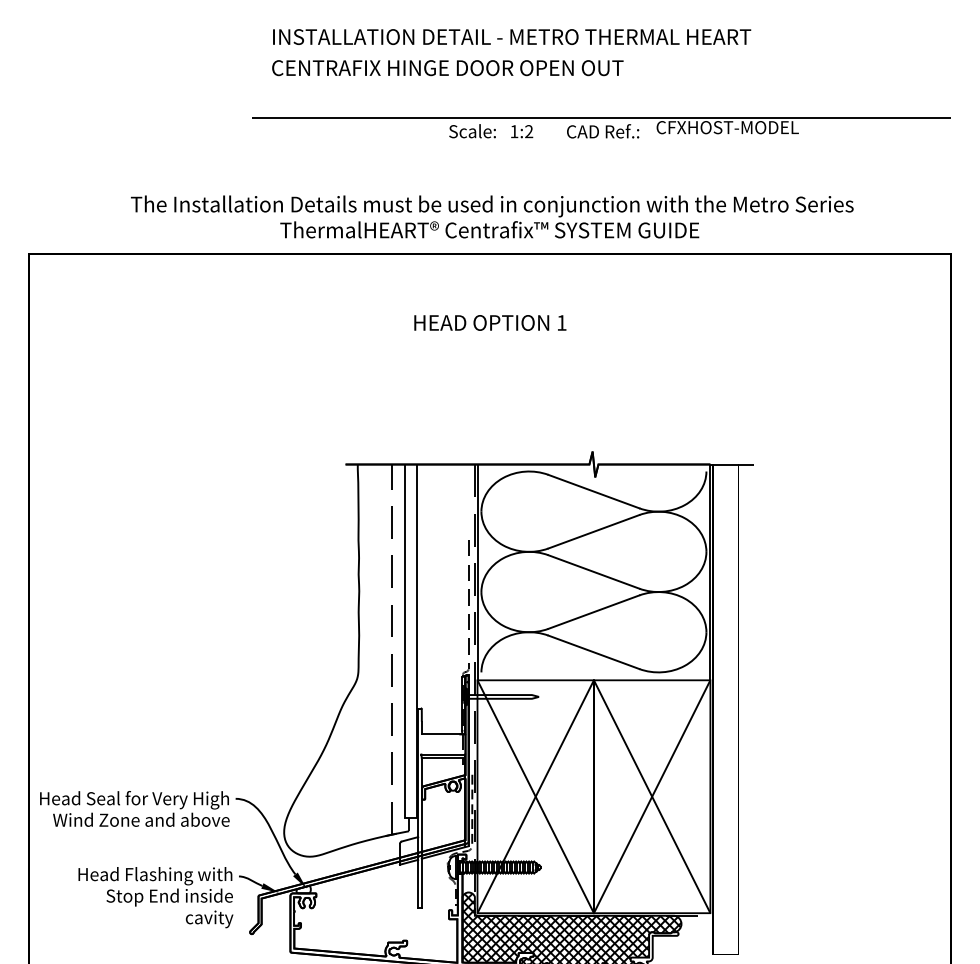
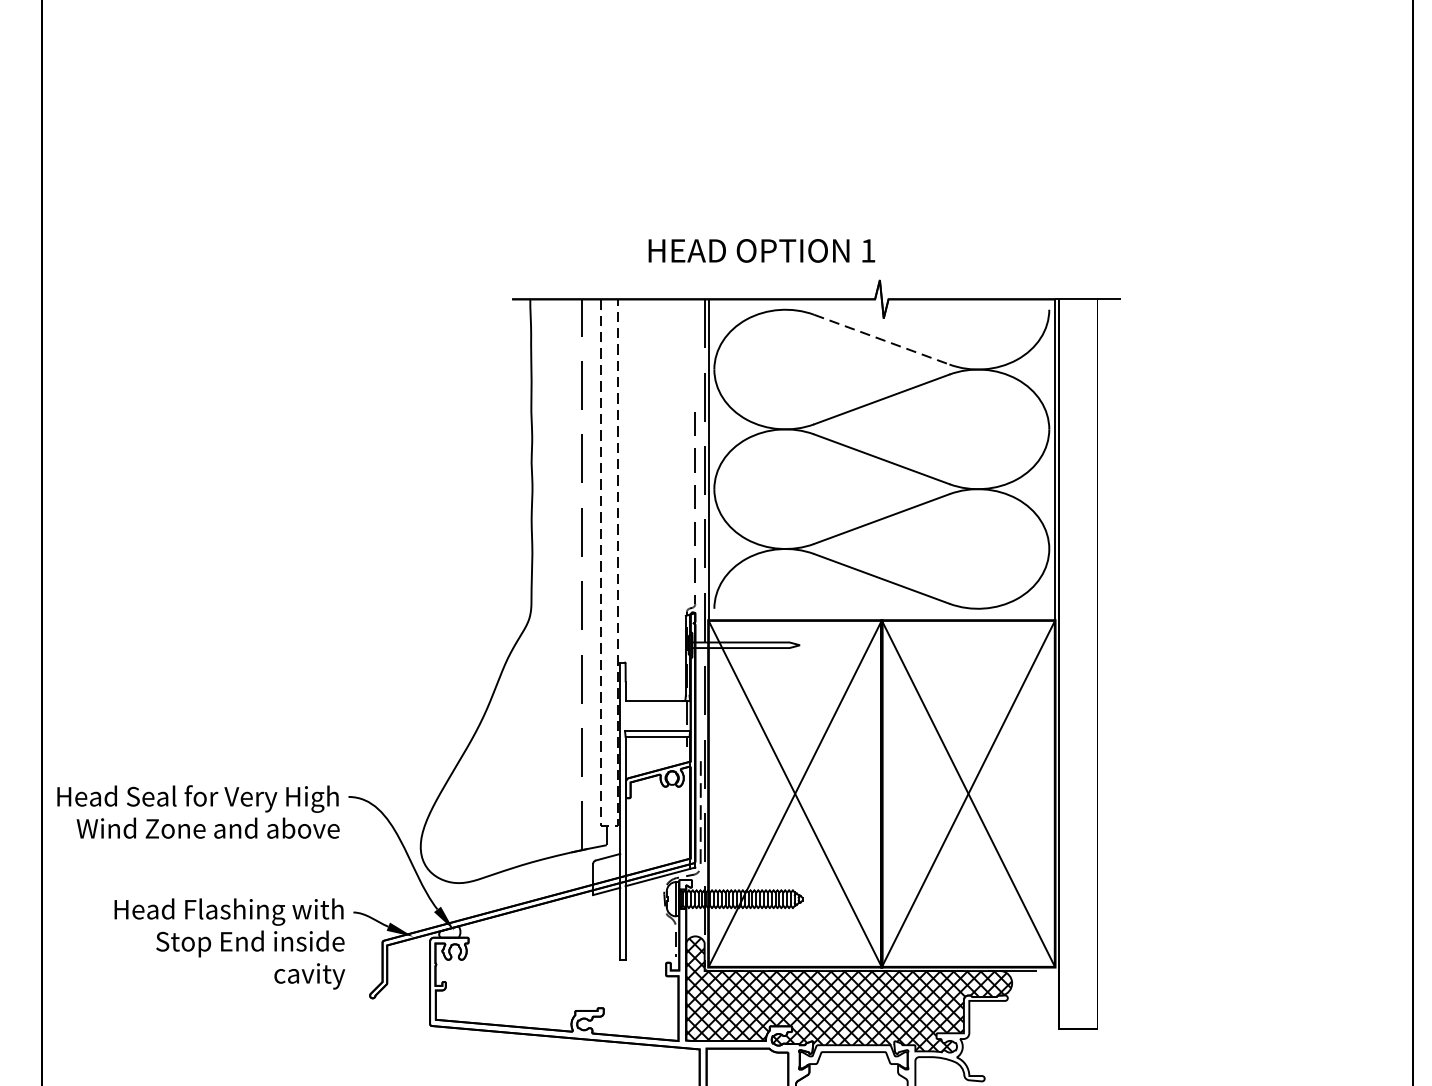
text: (490, 322) -> (762, 250), moved
line: (594, 491) -> (882, 339), solid -> dashed
line: (411, 818) -> (610, 826), solid -> dashed

